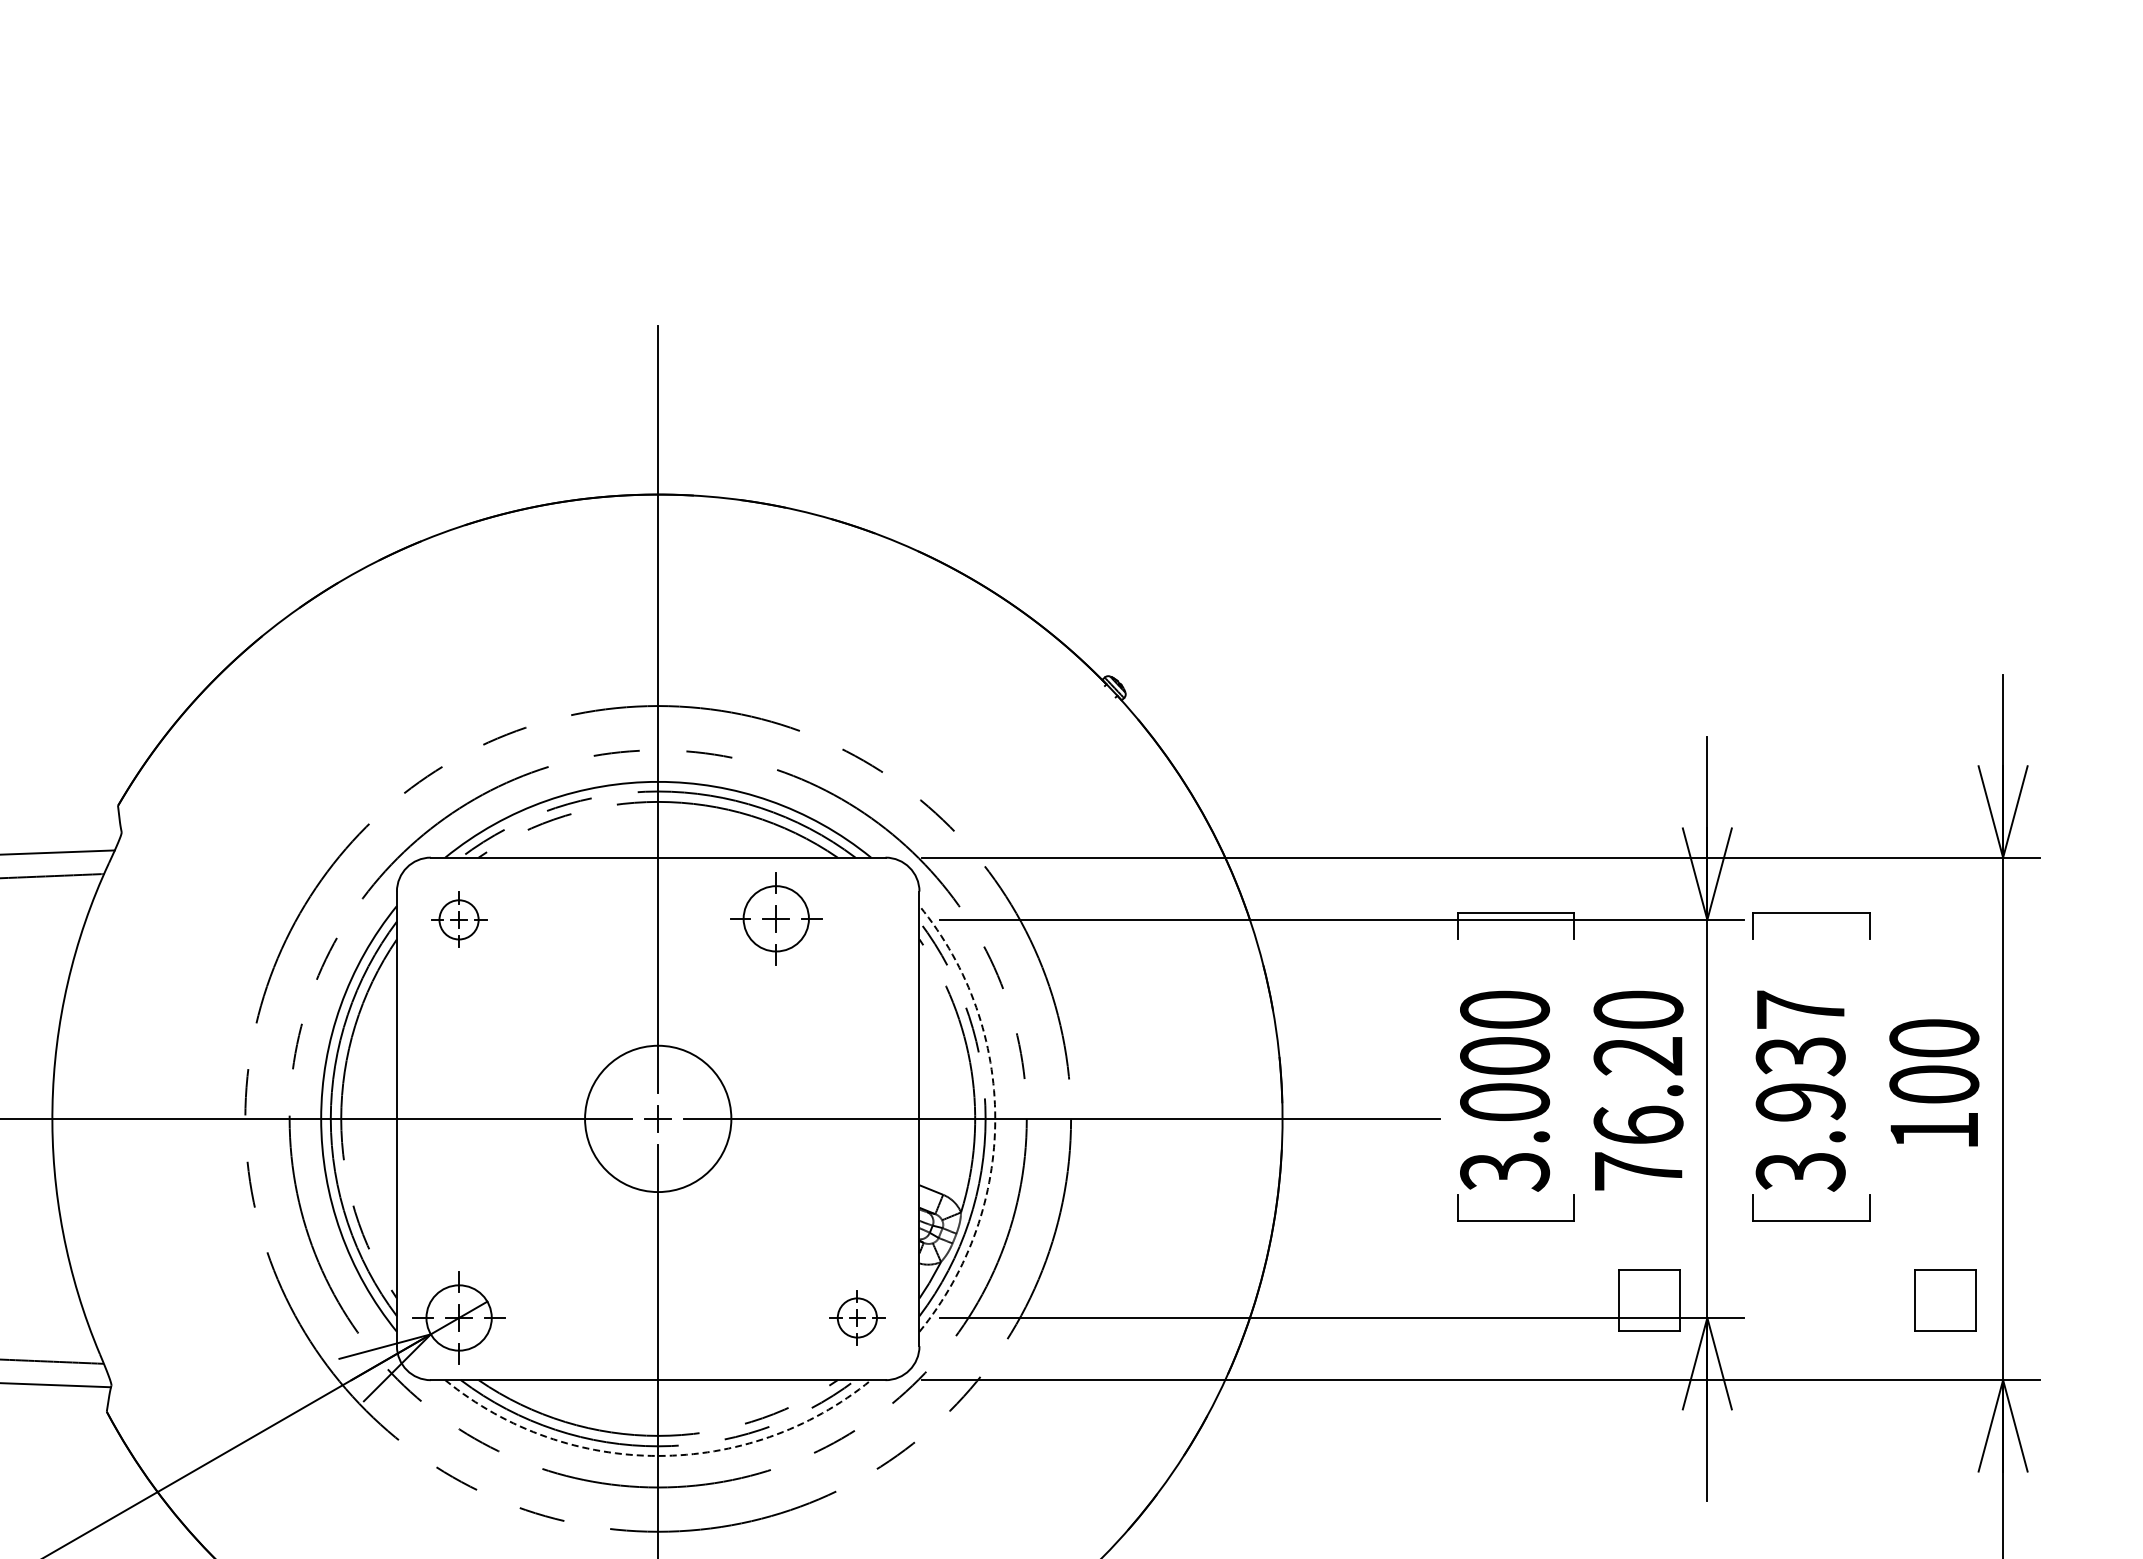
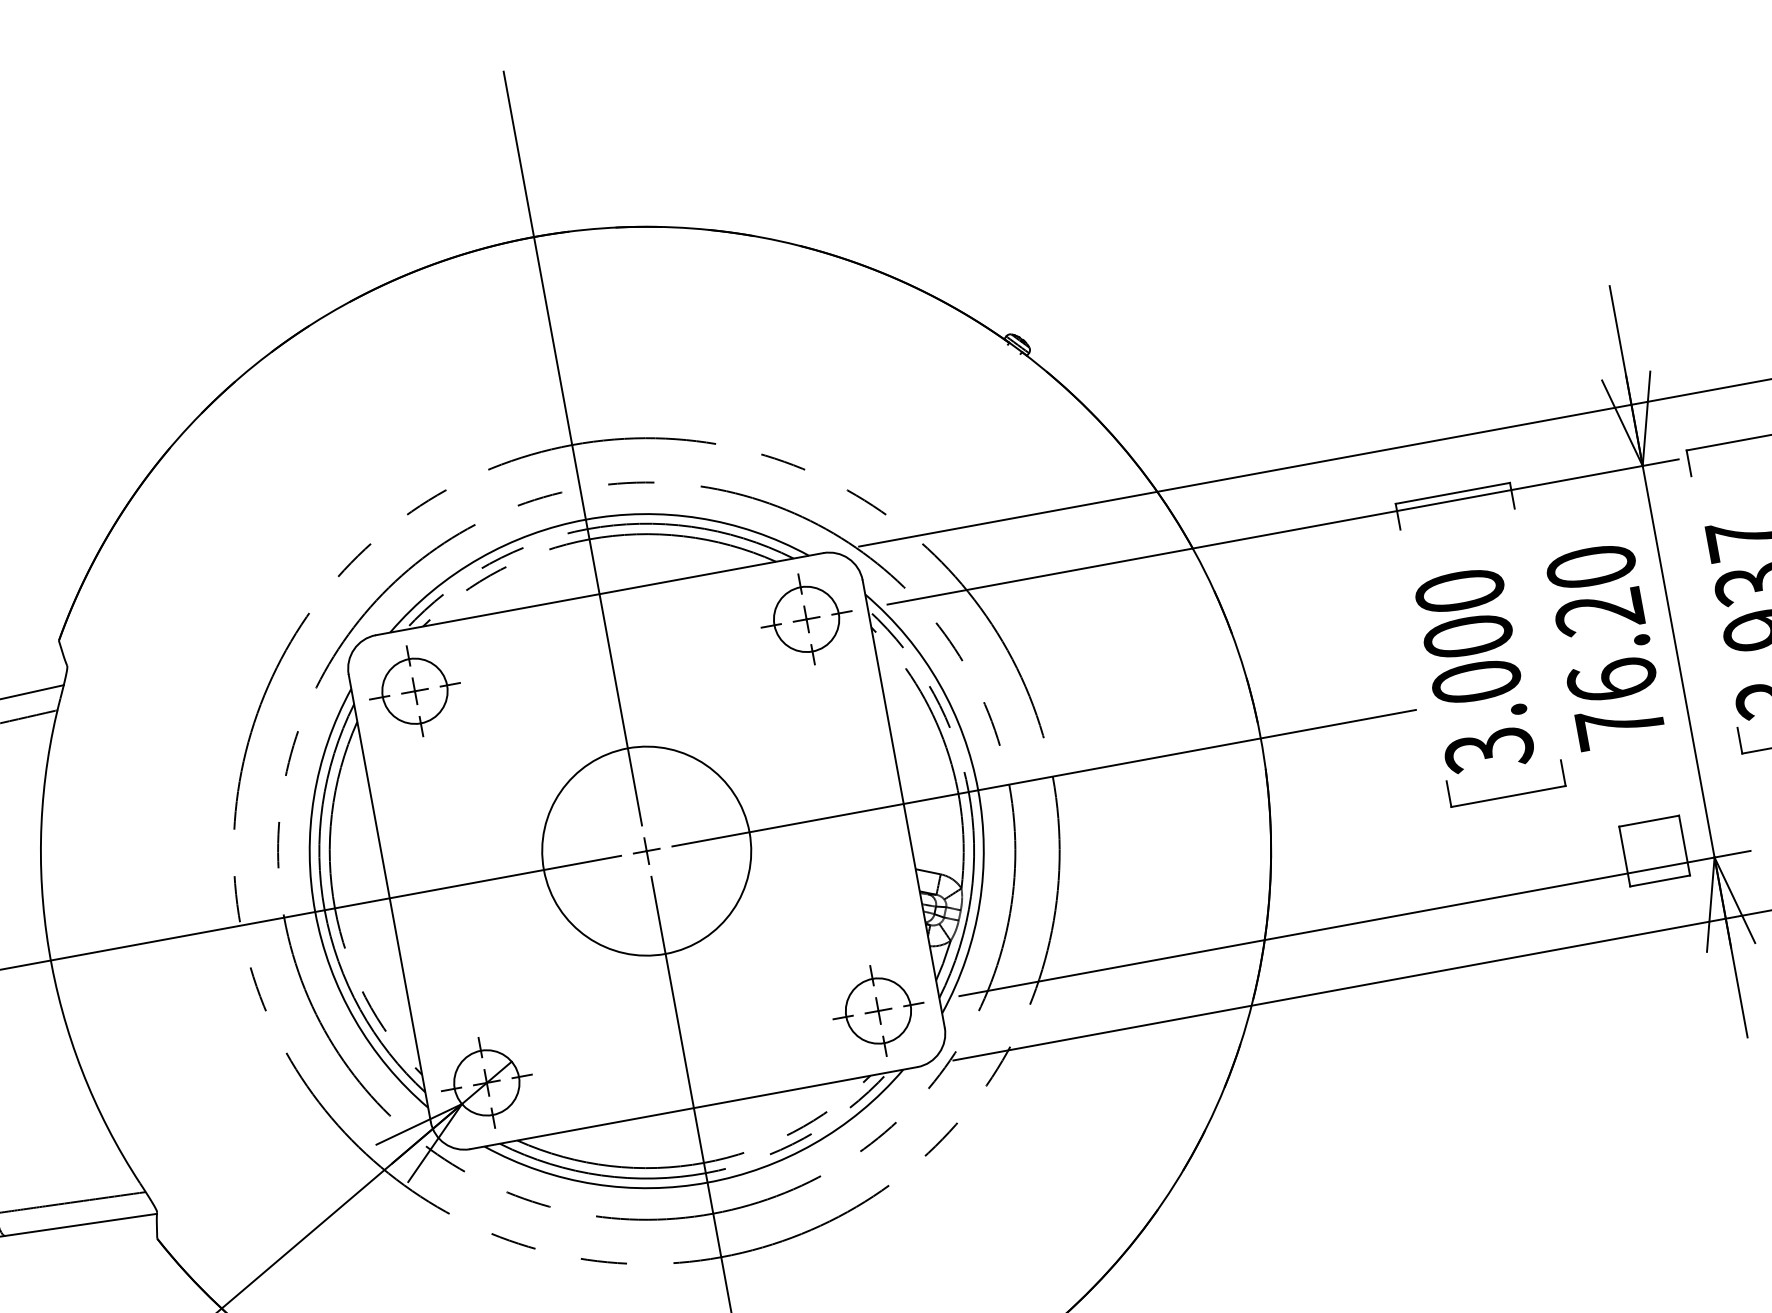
part: (776, 918) -> (806, 619), moved
part: (458, 919) -> (414, 691), size x1.67
circle: (657, 1118) -> (645, 850), size x1.43
arc: (995, 1118) -> (978, 789), dashed -> solid
part: (857, 1317) -> (878, 1010), size x1.67
arc: (658, 1455) -> (707, 1182), dashed -> solid

